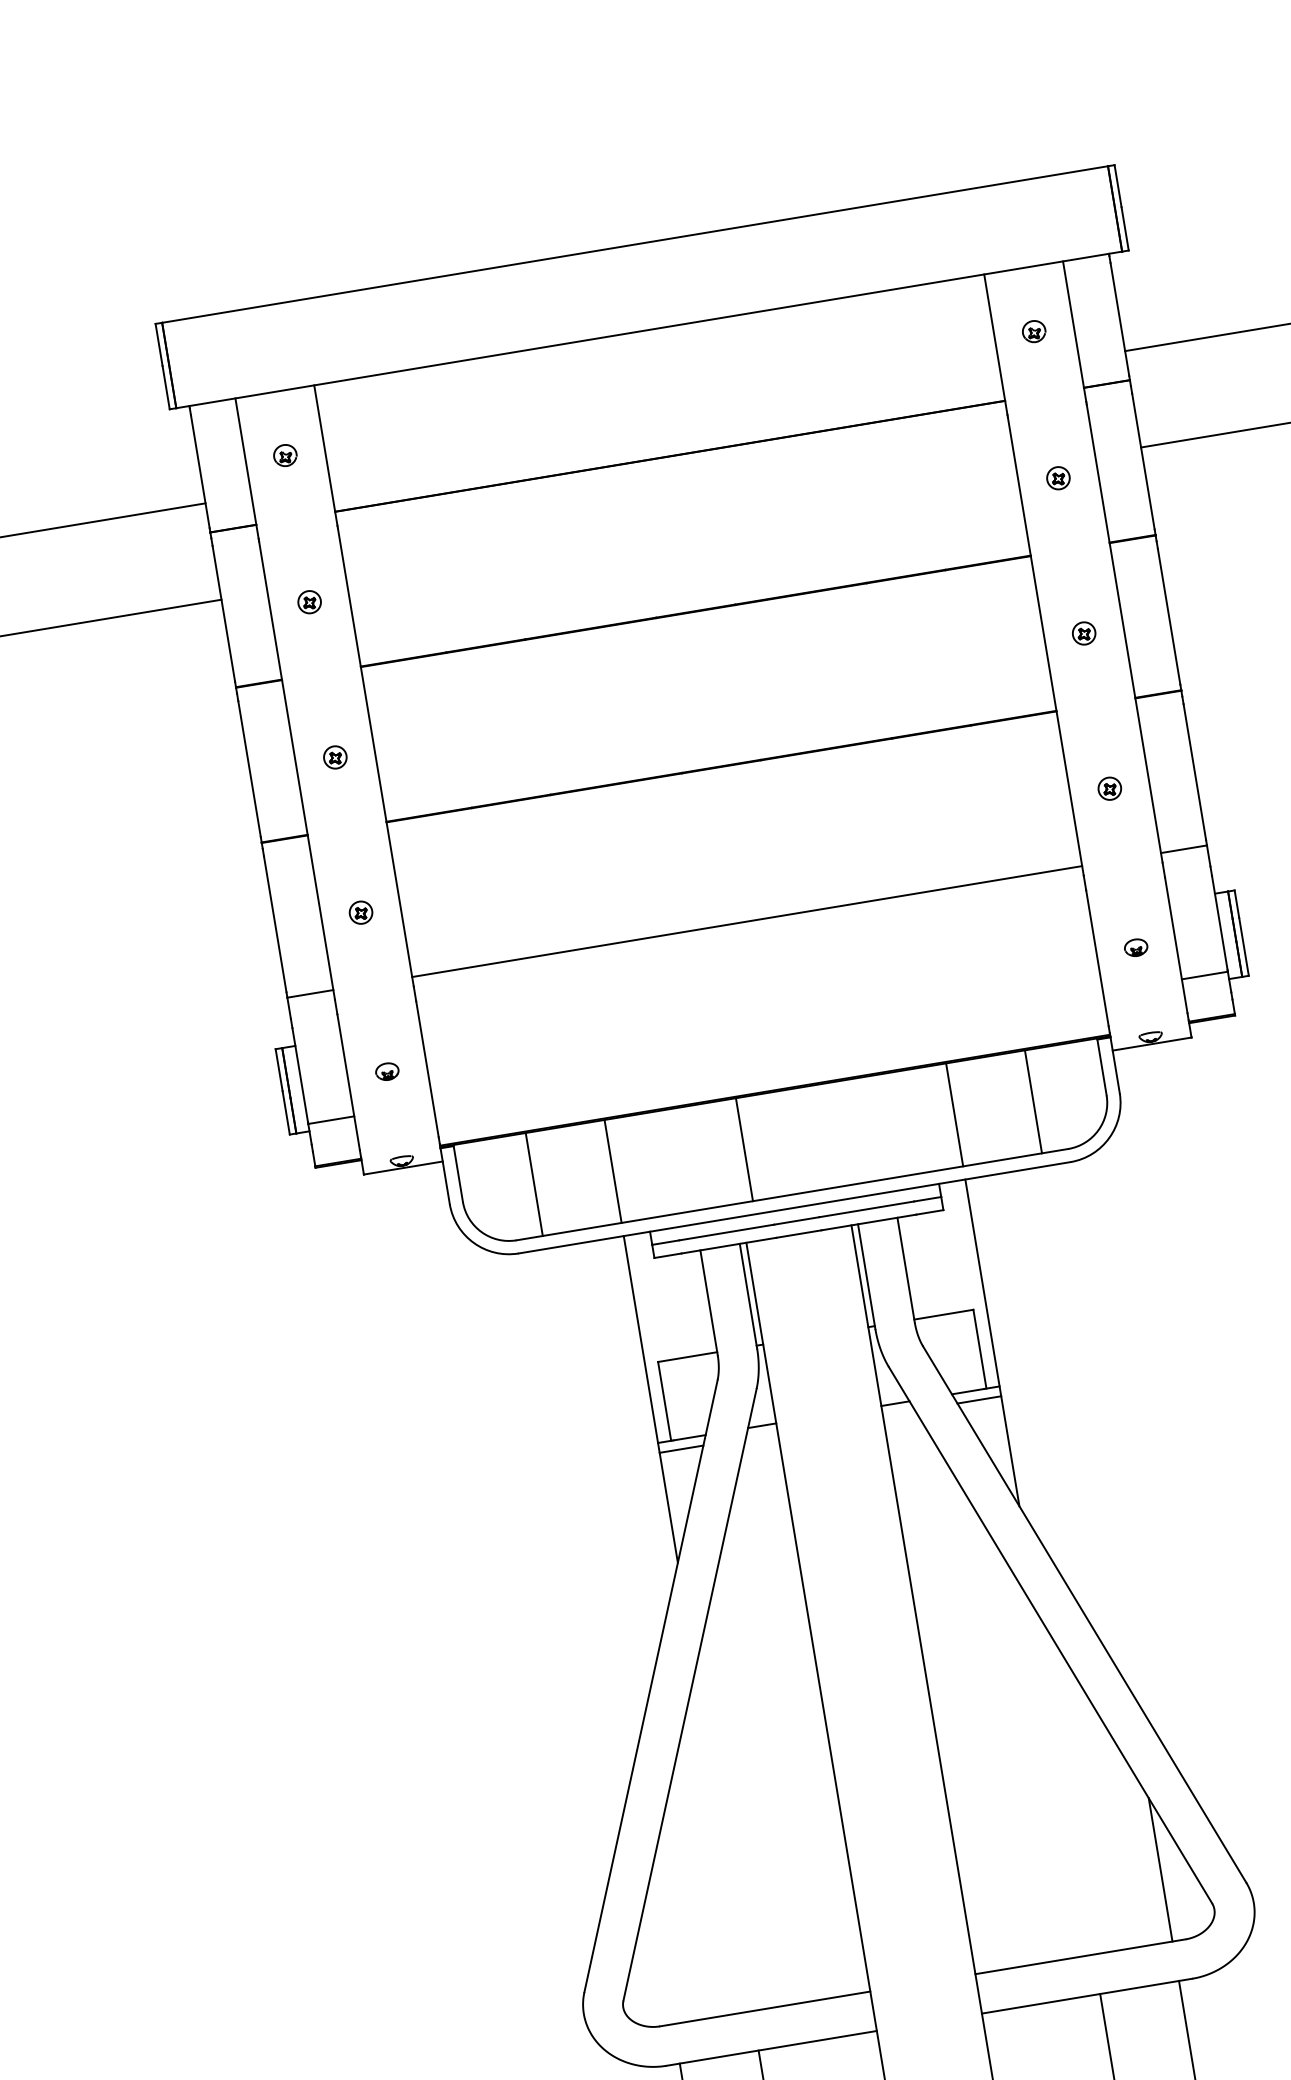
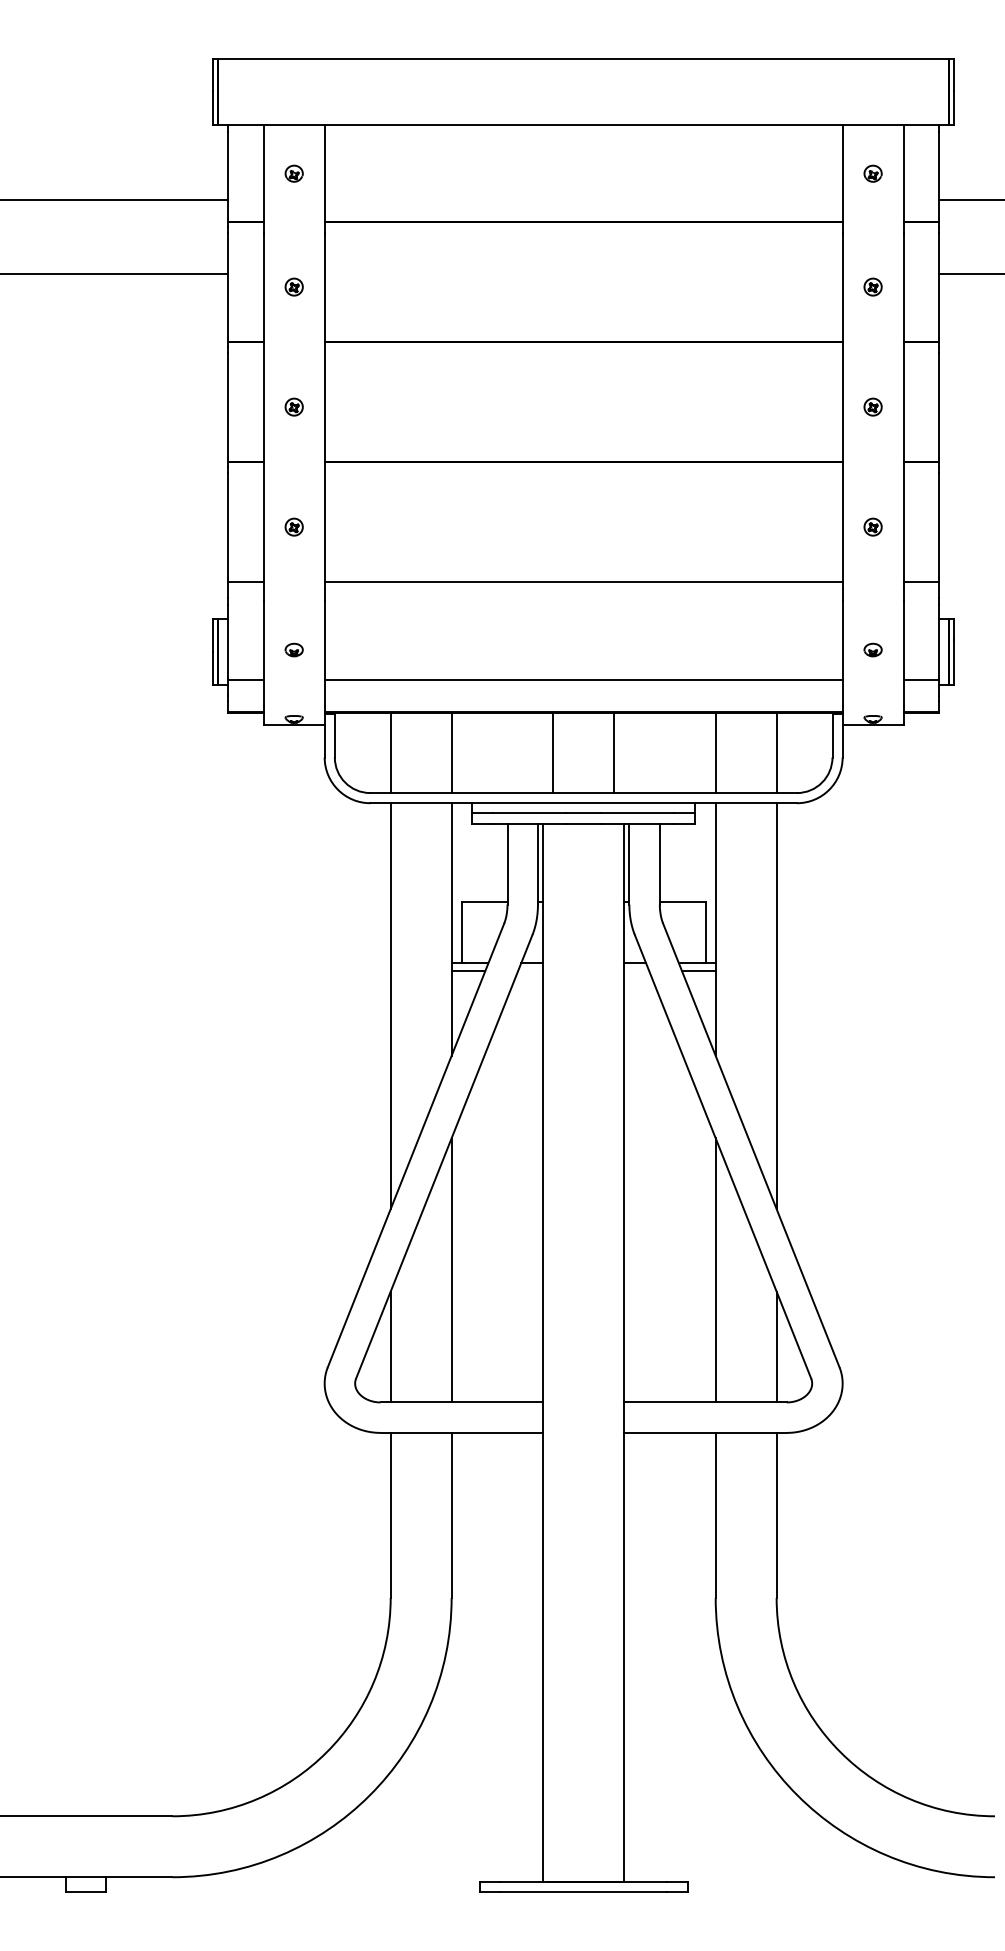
line: (767, 1047) -> (583, 679), added
line: (823, 1136) -> (614, 753), added
line: (1087, 1429) -> (776, 1006), added
line: (588, 1512) -> (390, 1006), added
line: (1065, 1783) -> (715, 1270), added
line: (723, 1840) -> (451, 1270), added
line: (661, 1951) -> (390, 1346), added

